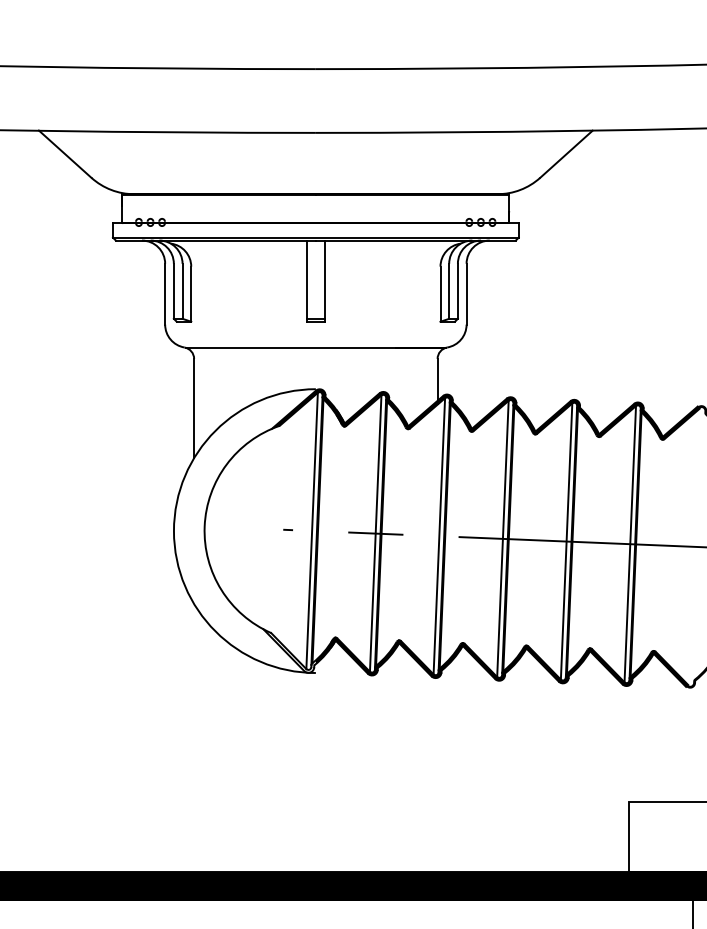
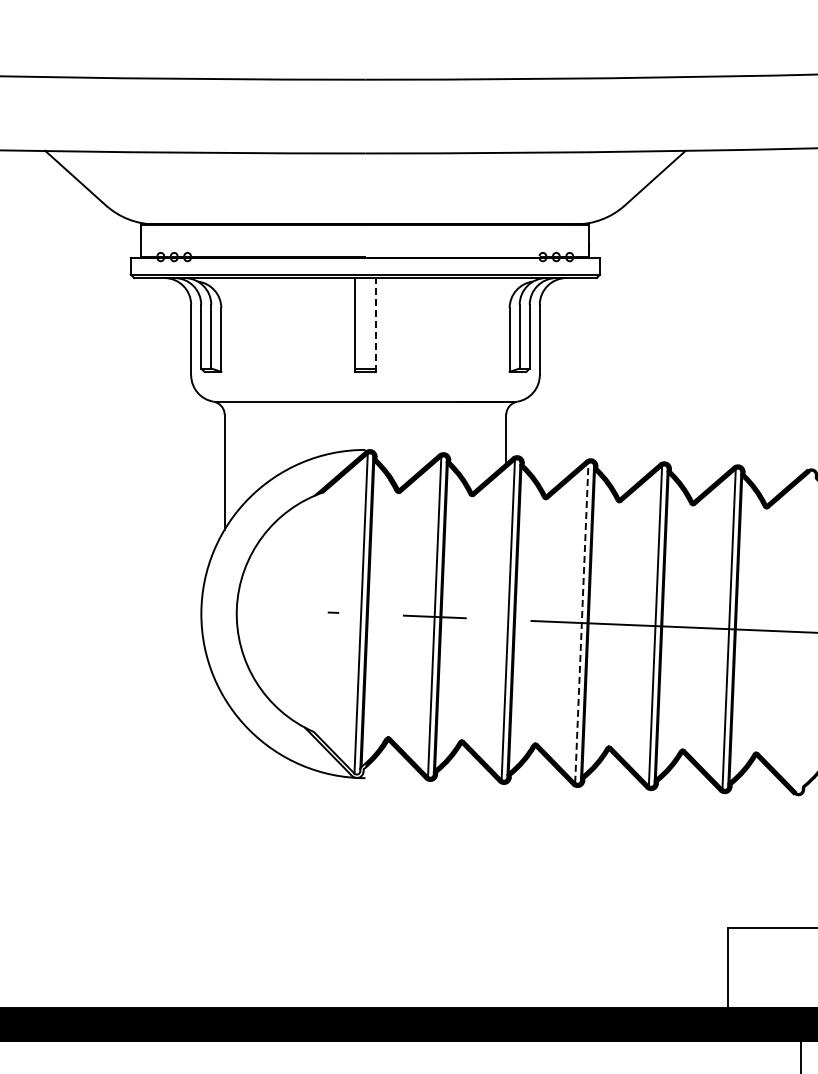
line: (324, 280) -> (375, 324), solid -> dashed
line: (502, 539) -> (581, 623), solid -> dashed

